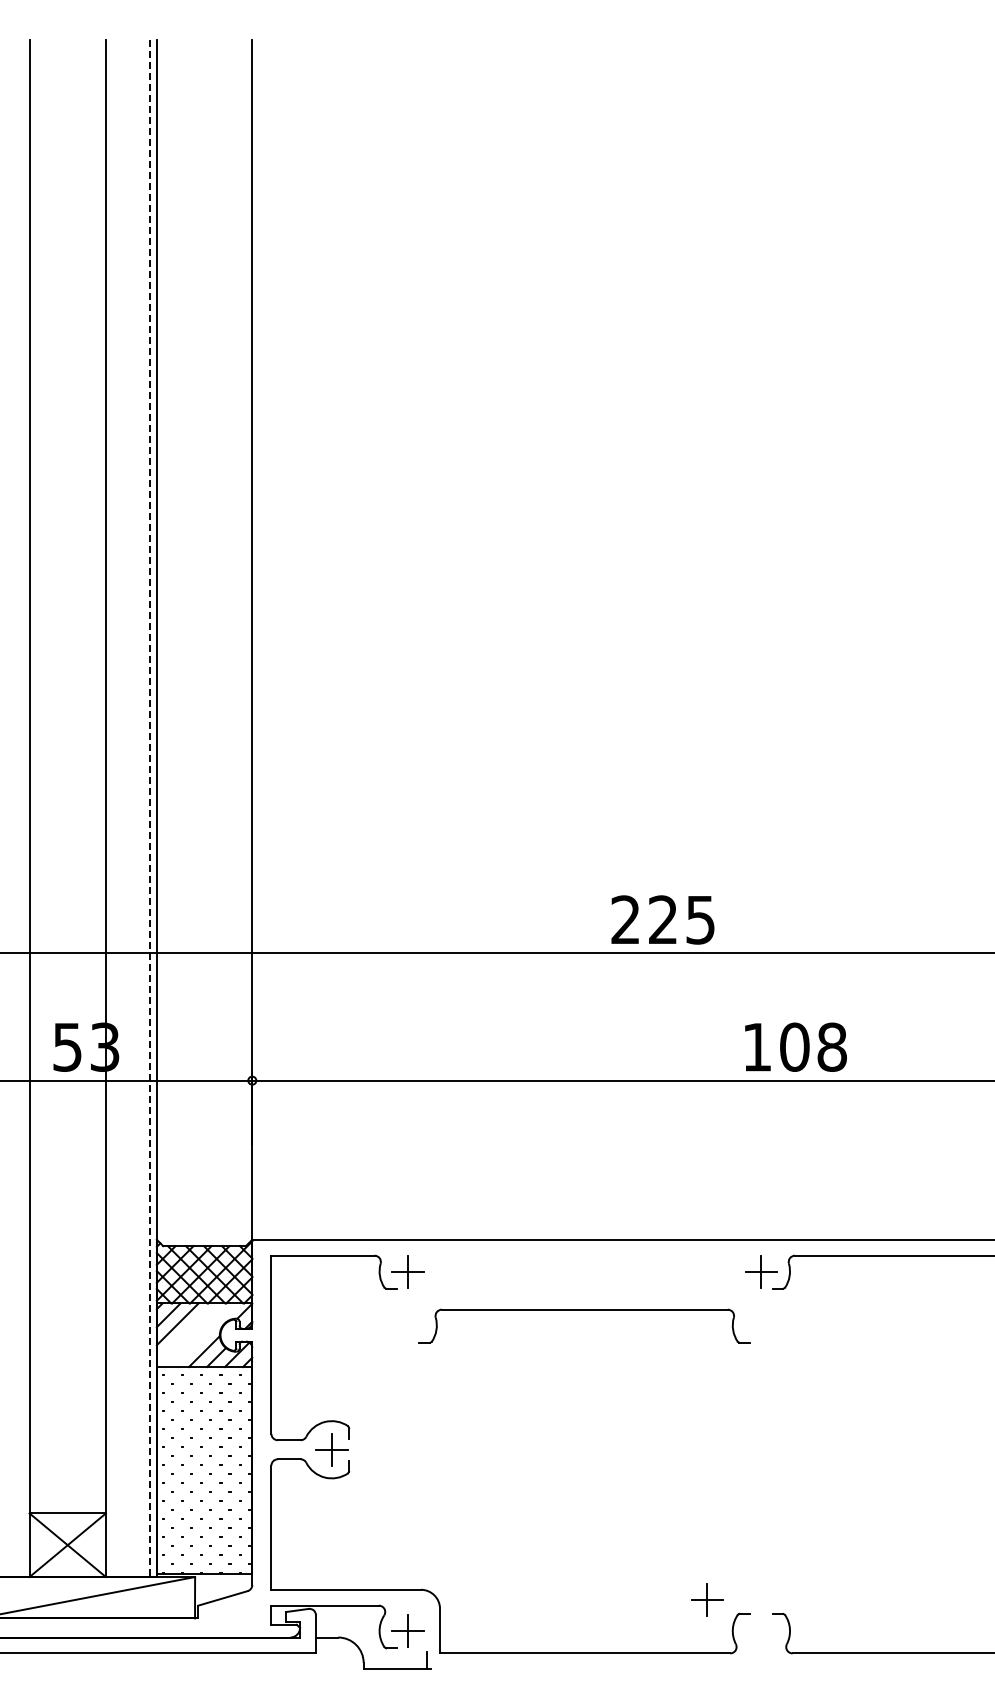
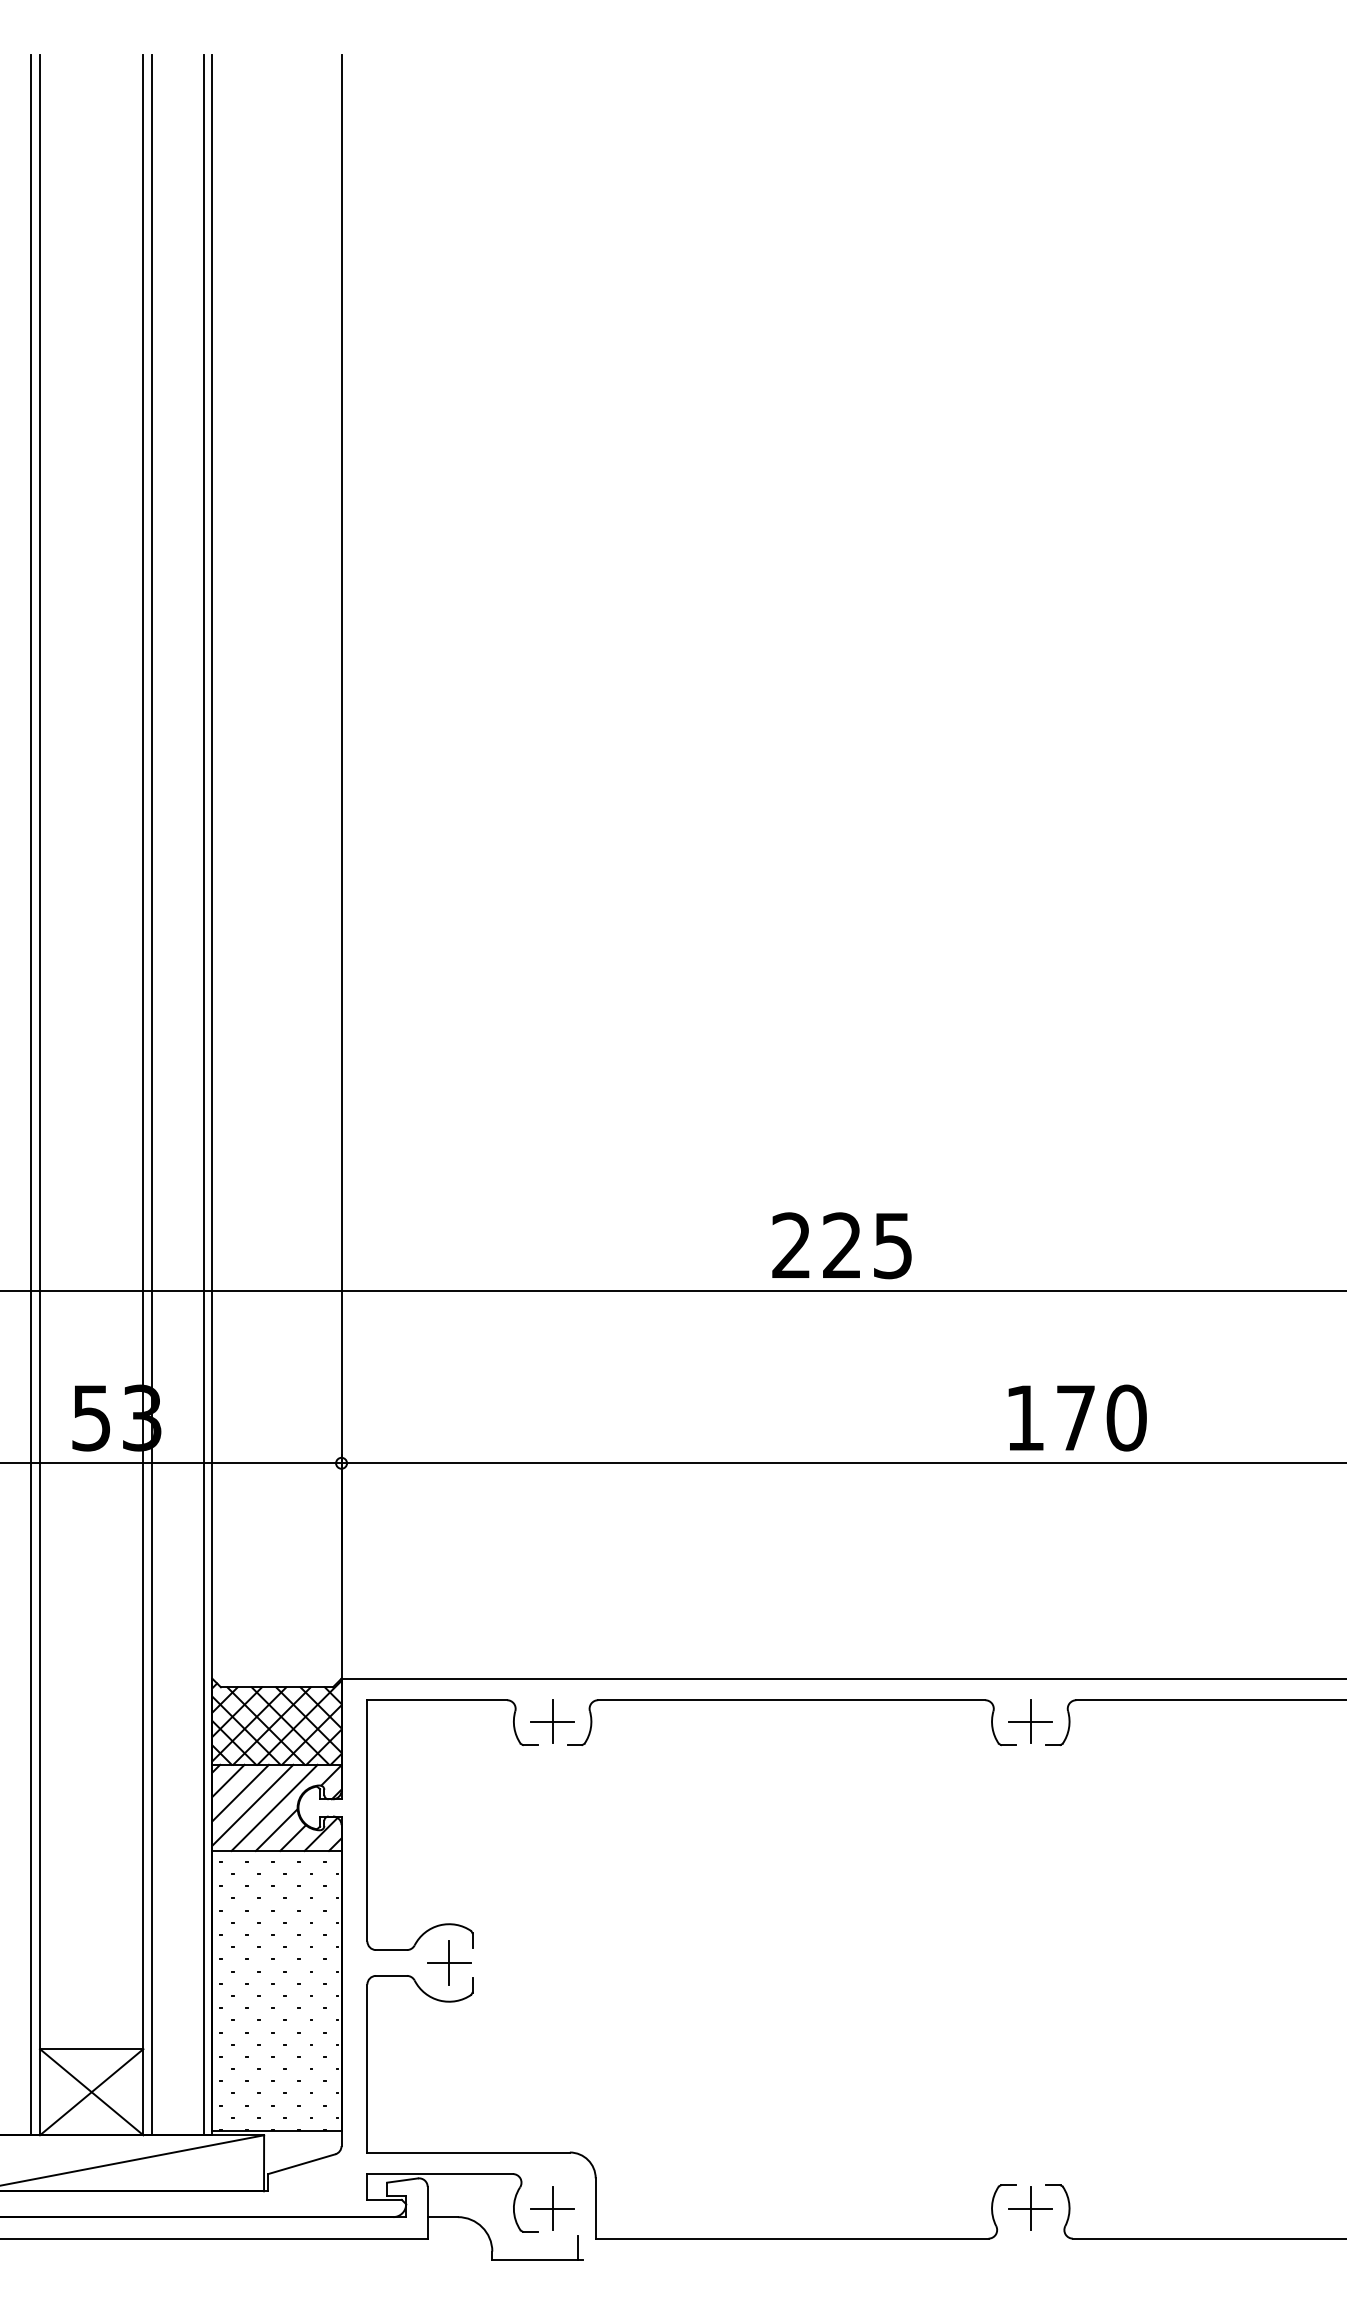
line: (23, 808) -> (31, 1094), added
line: (112, 808) -> (152, 1094), added
line: (150, 809) -> (203, 1096), dashed -> solid
text: (662, 919) -> (841, 1245), moved
text: (813, 1046) -> (1101, 1417), 108 -> 170
part: (584, 1310) -> (791, 1701), moved
line: (186, 1333) -> (252, 1805), added
line: (202, 1335) -> (274, 1808), added
part: (707, 1599) -> (1030, 2207), moved

